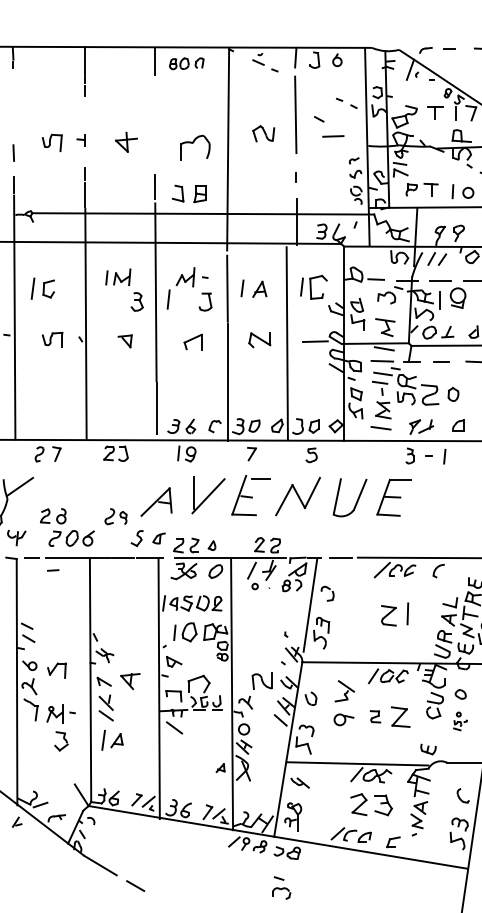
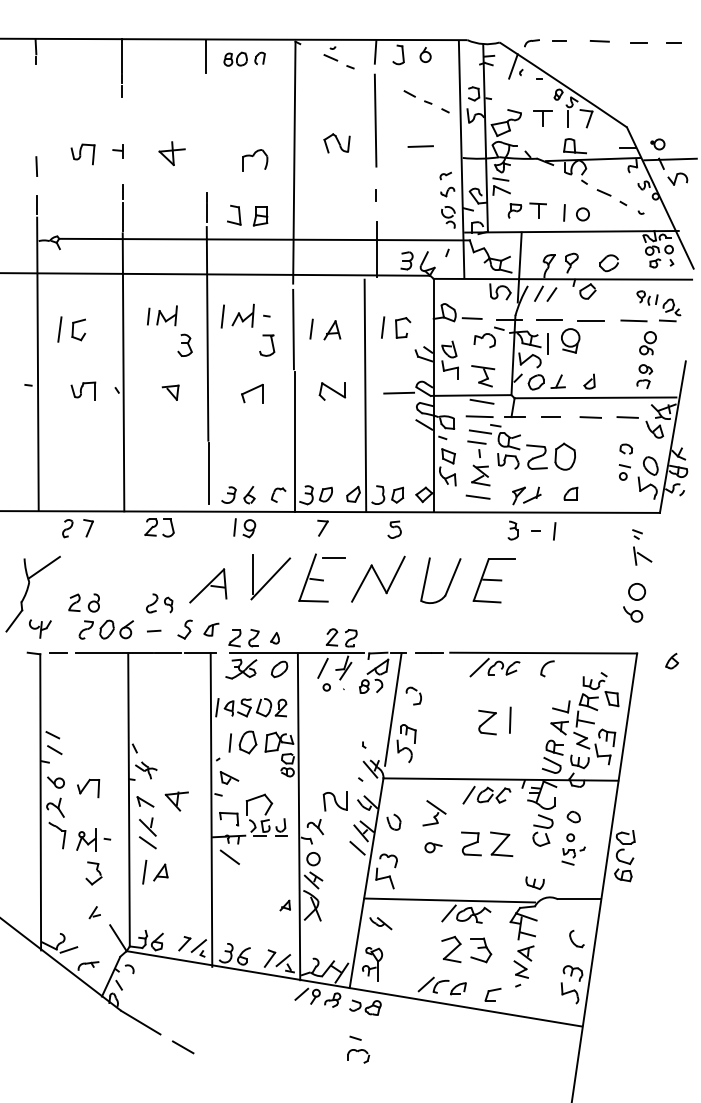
line: (318, 118) -> (409, 93), moved
part: (195, 148) -> (255, 160), size x0.71
part: (318, 287) -> (403, 327), size x0.71
line: (168, 299) -> (222, 316), moved
part: (452, 394) -> (564, 456), size x1.67
line: (53, 569) -> (154, 630), moved
part: (375, 716) -> (471, 843), size x1.67
part: (343, 719) -> (433, 847), size x0.71
part: (460, 721) -> (573, 849), size x1.43
part: (16, 822) -> (94, 912), moved

